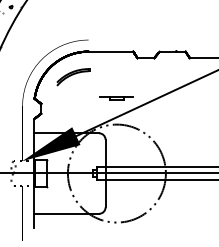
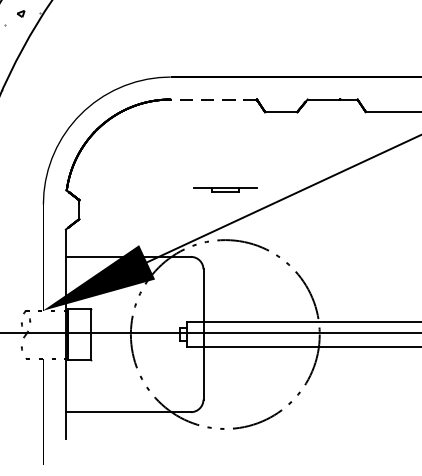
line: (110, 51) -> (212, 99), solid -> dashed
part: (73, 77) -> (141, 149), removed

